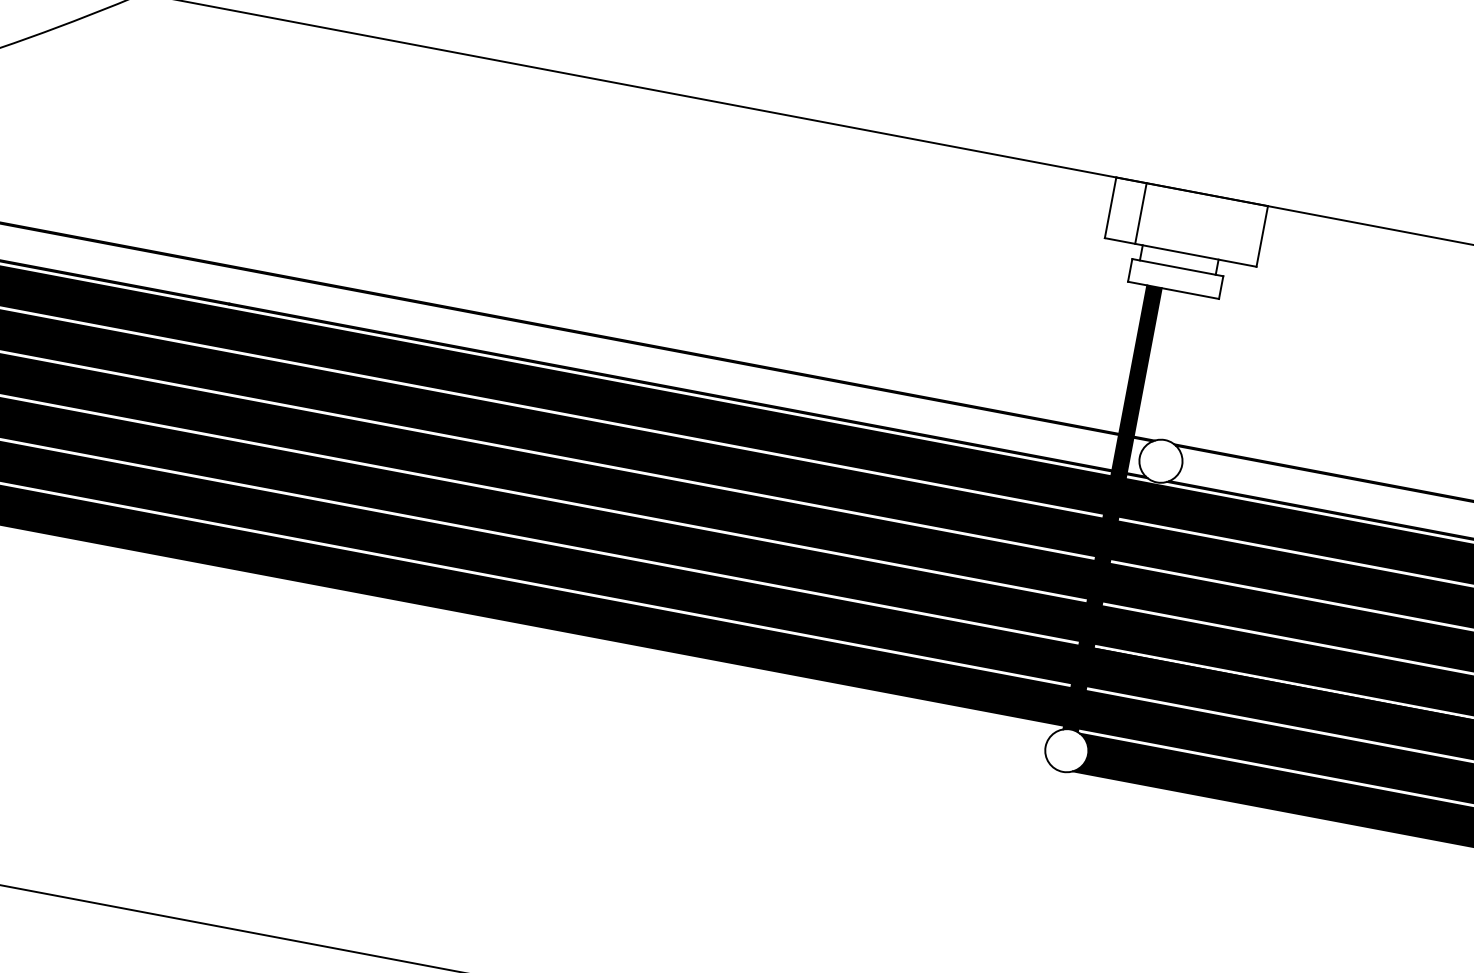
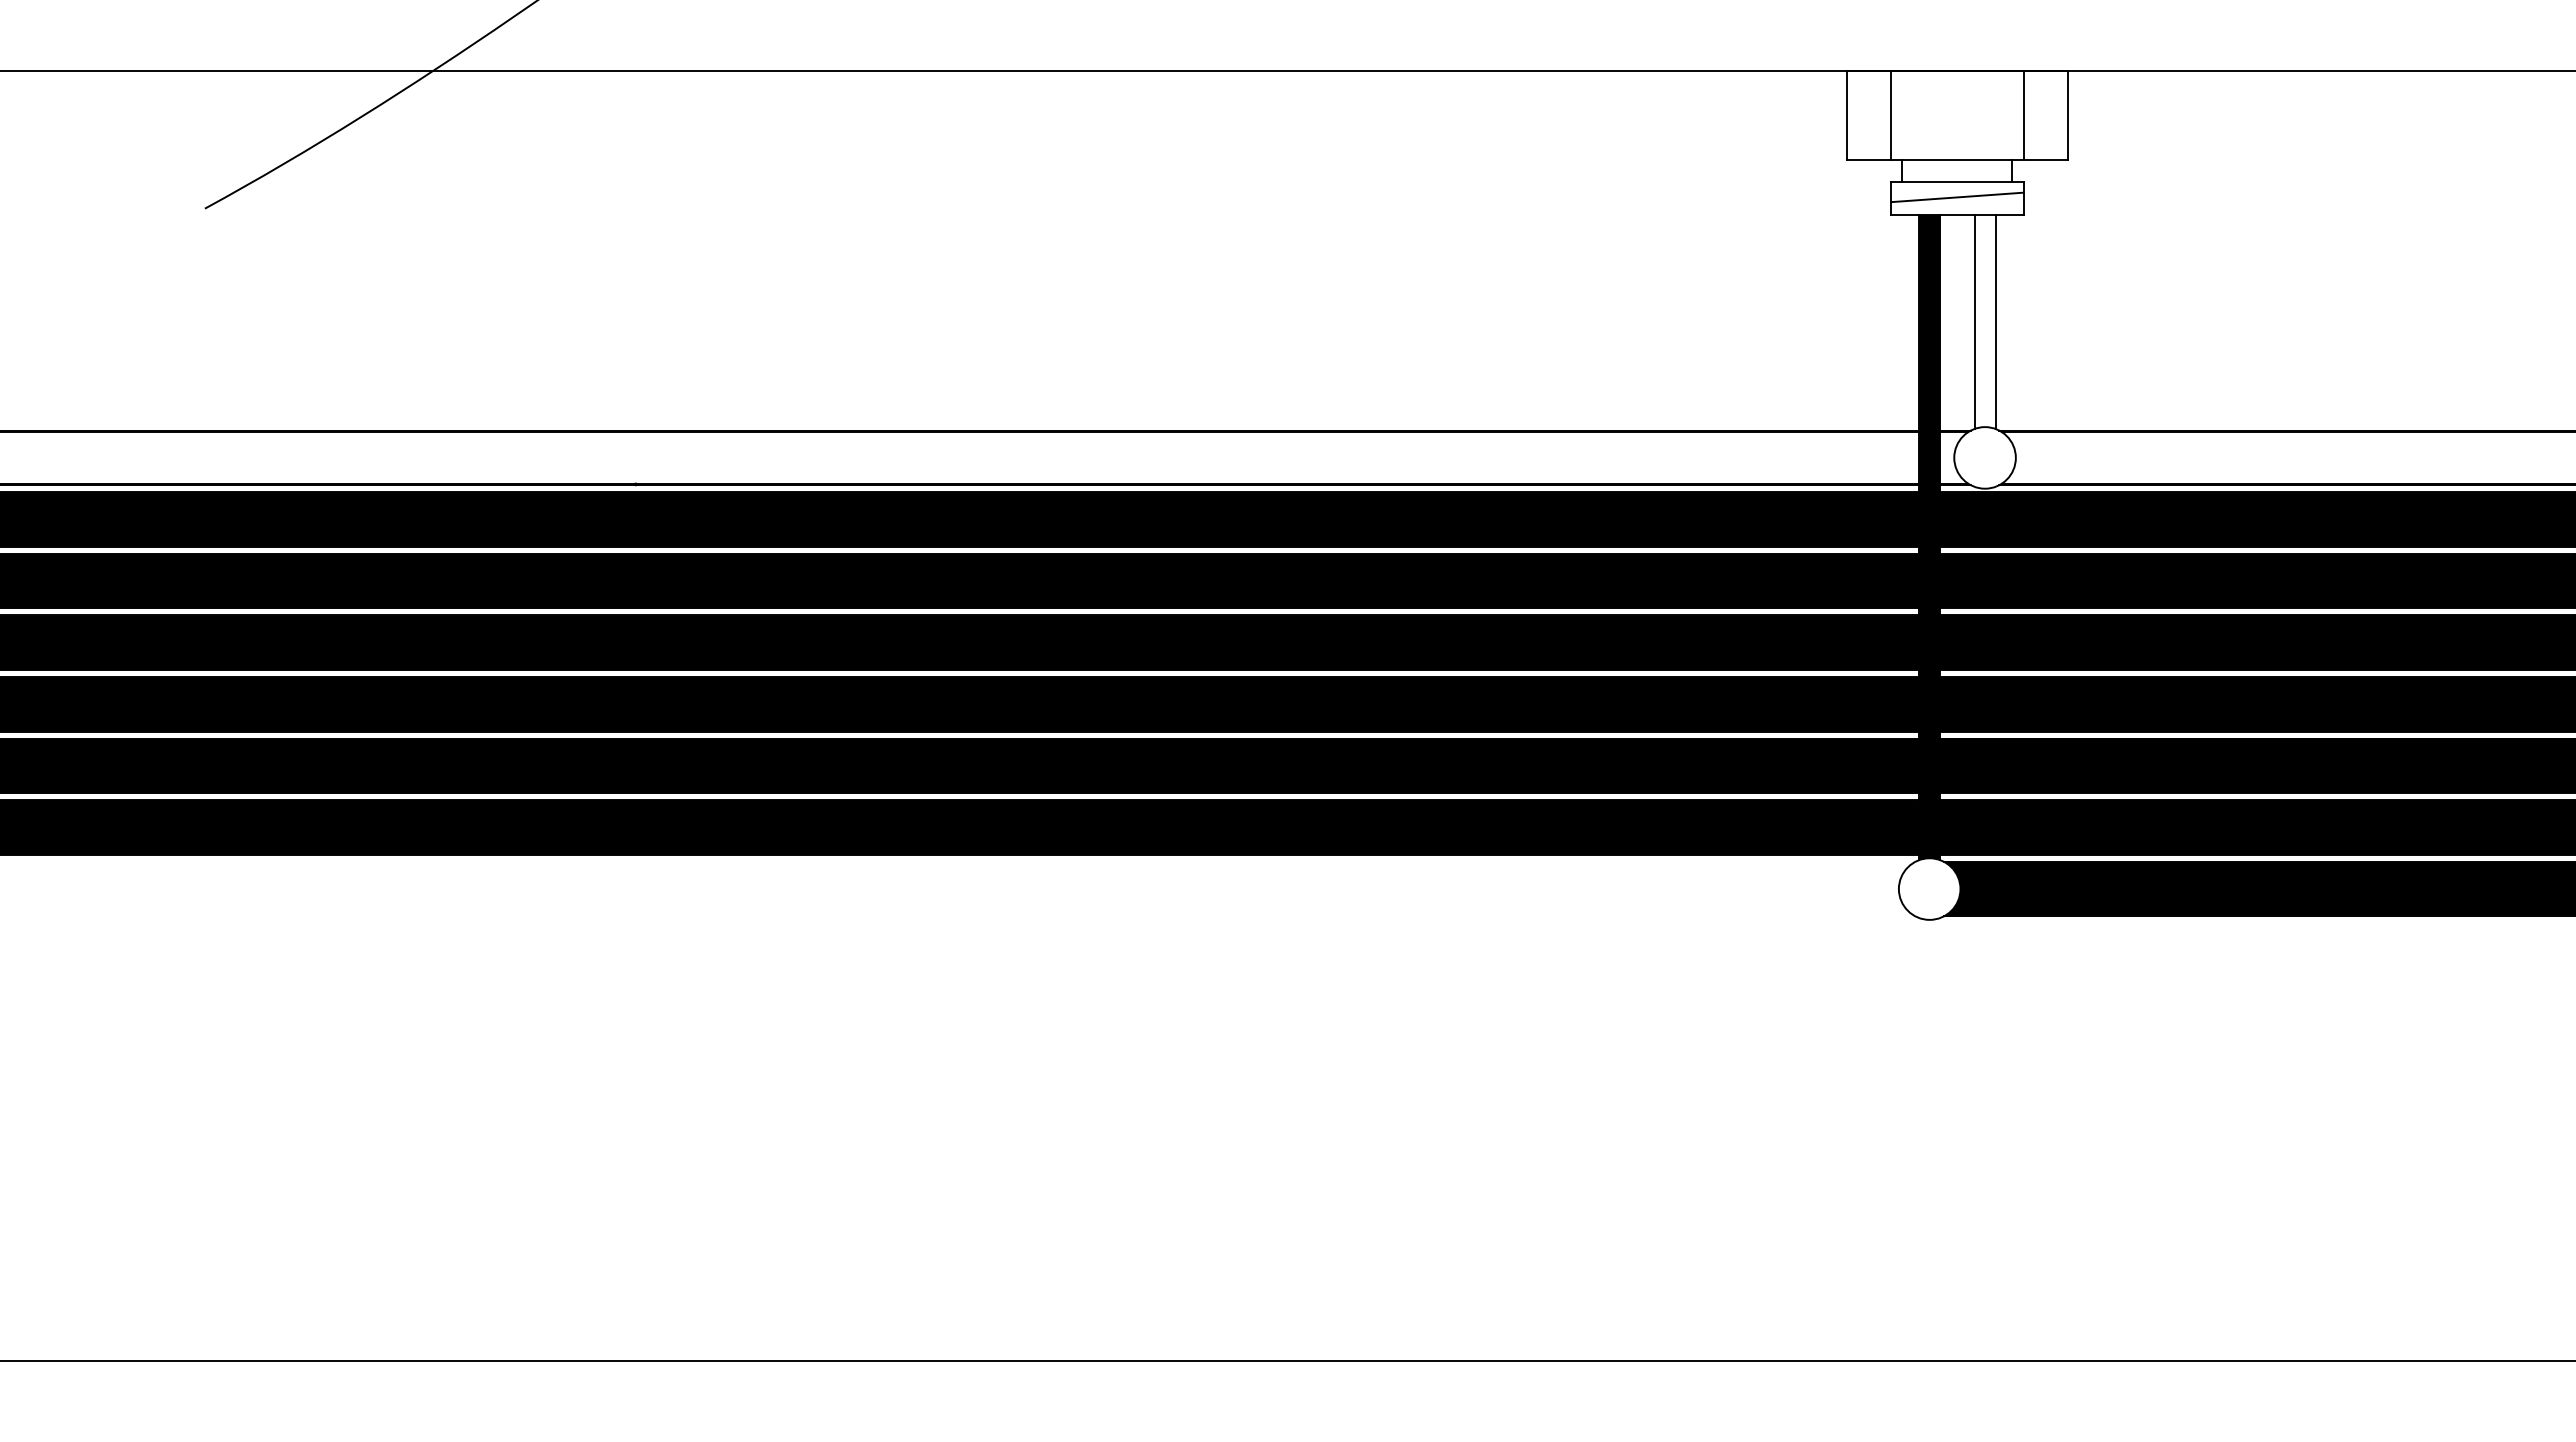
line: (1231, 230) -> (2023, 115), added
line: (1175, 278) -> (1957, 197), added
line: (1171, 366) -> (1974, 321), added
line: (1185, 368) -> (1995, 321), added

